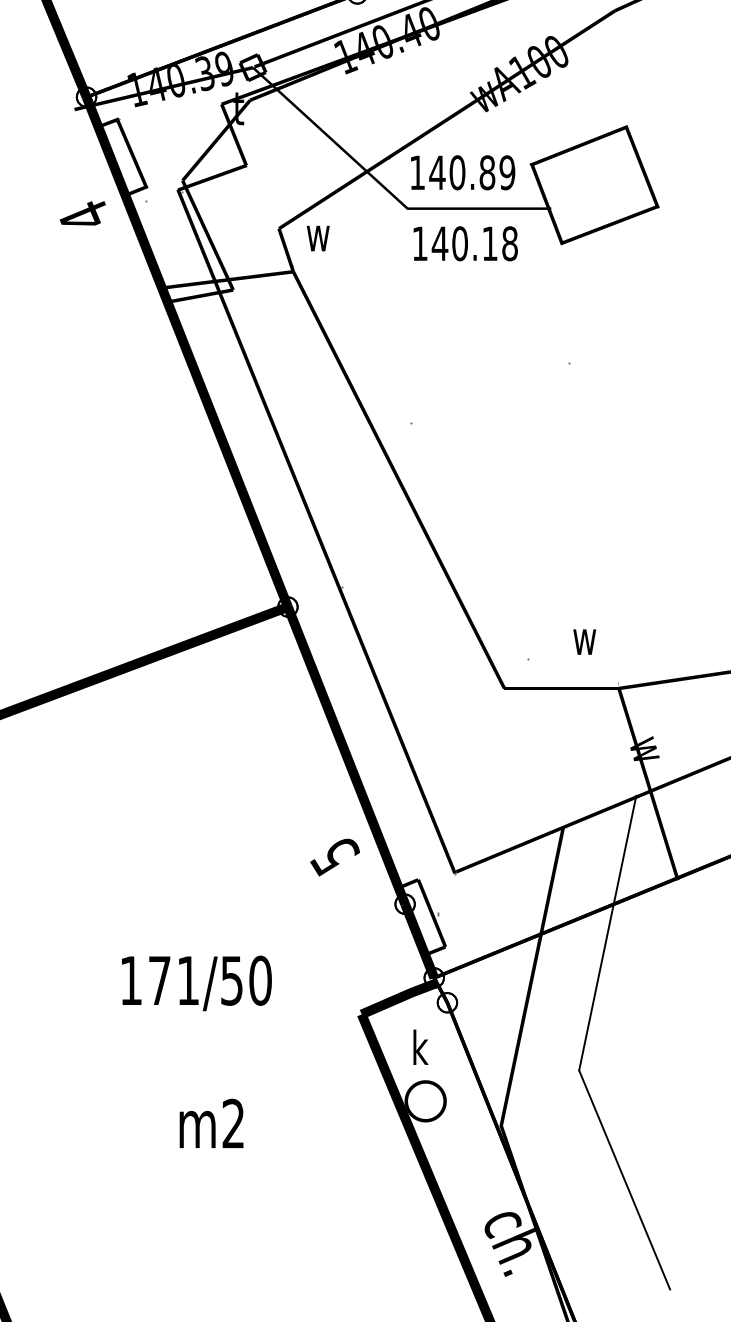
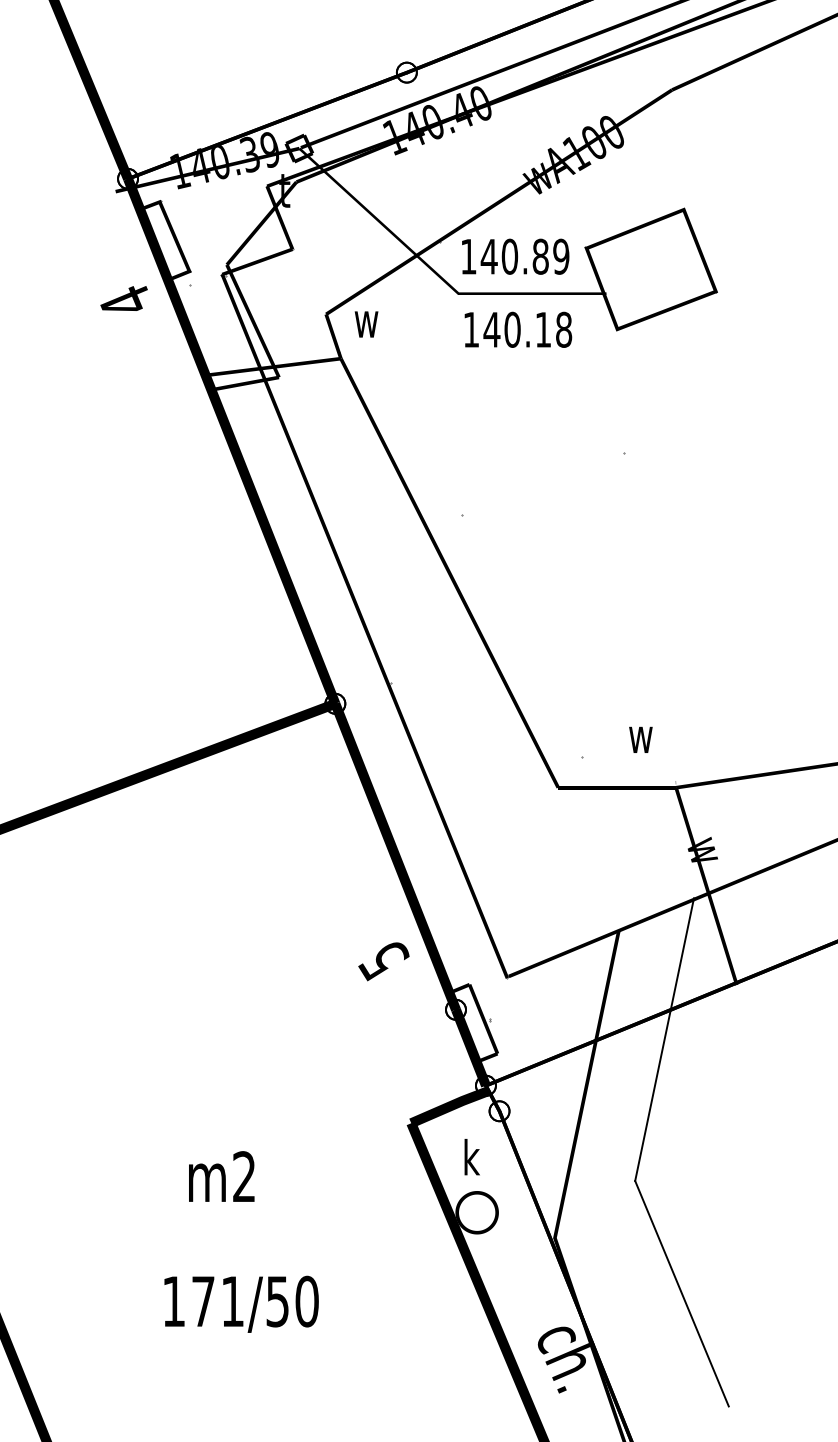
text: (196, 982) -> (241, 1303), moved
text: (211, 1123) -> (221, 1176), moved

